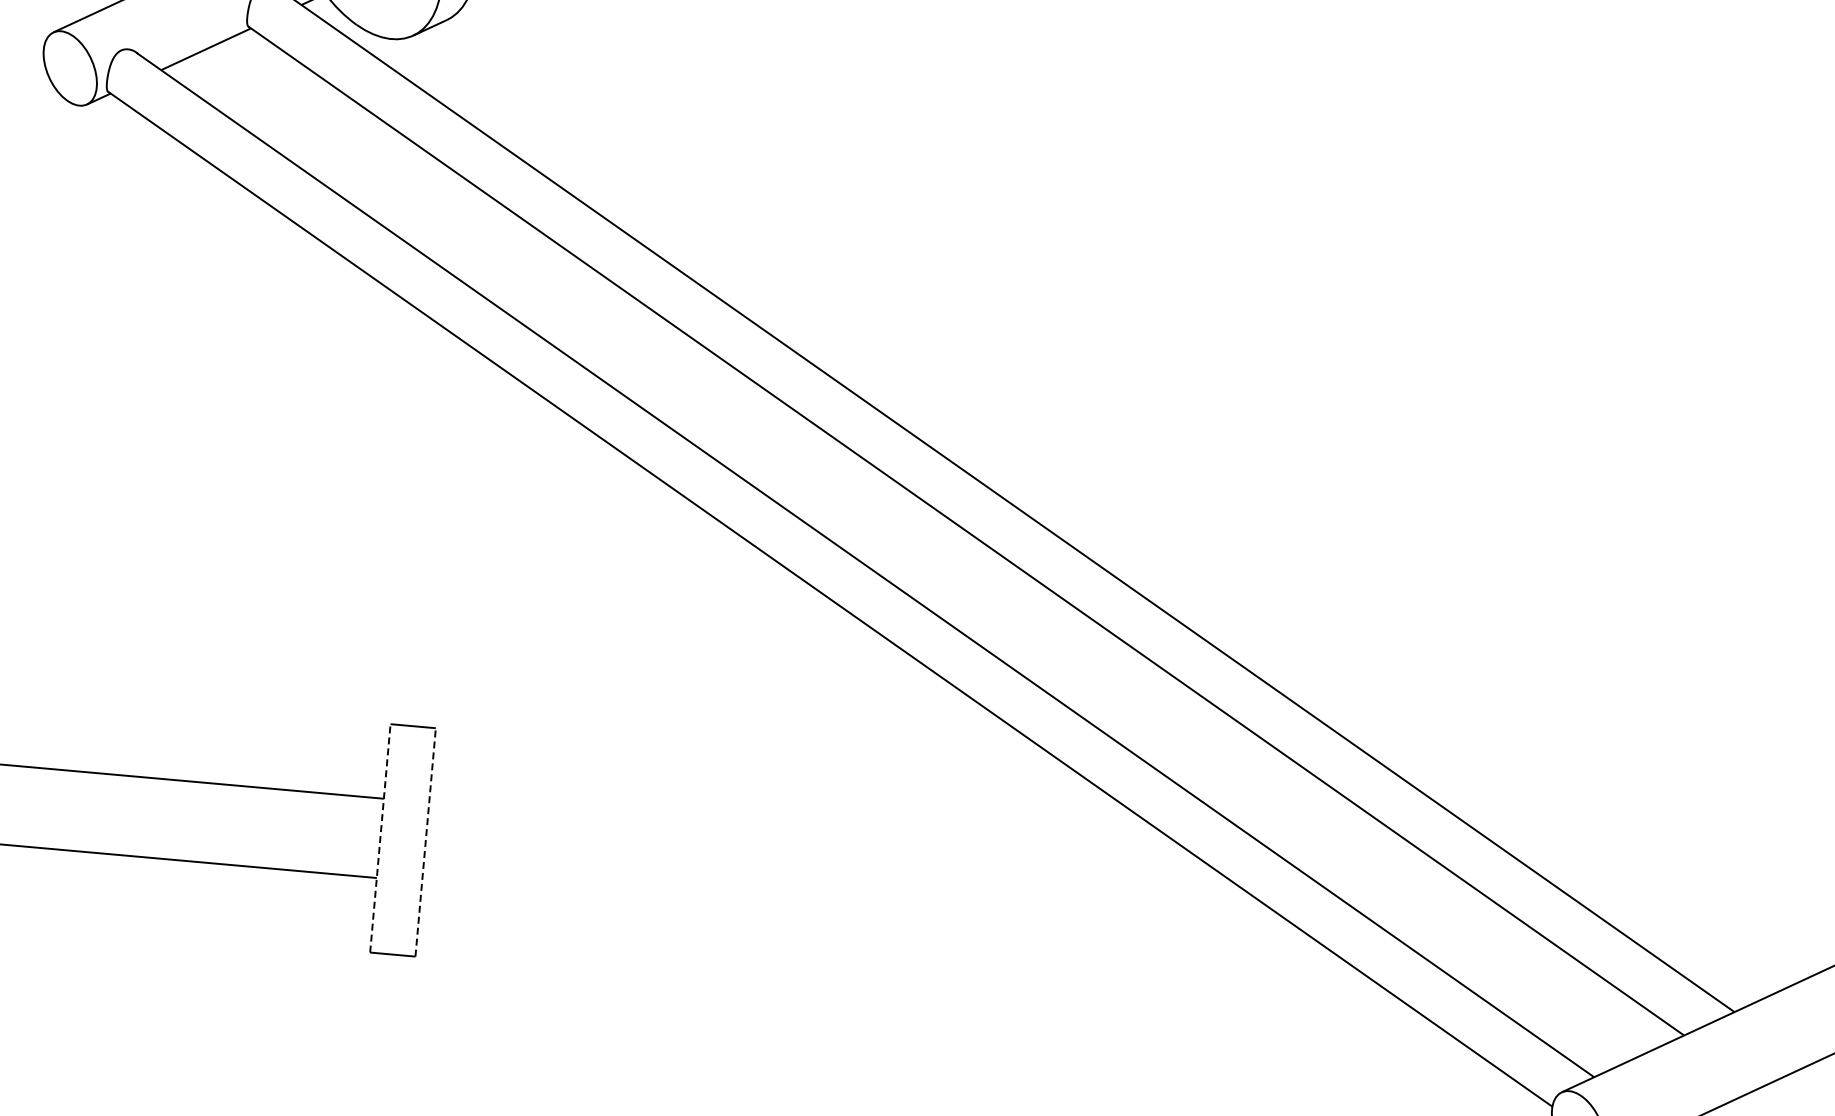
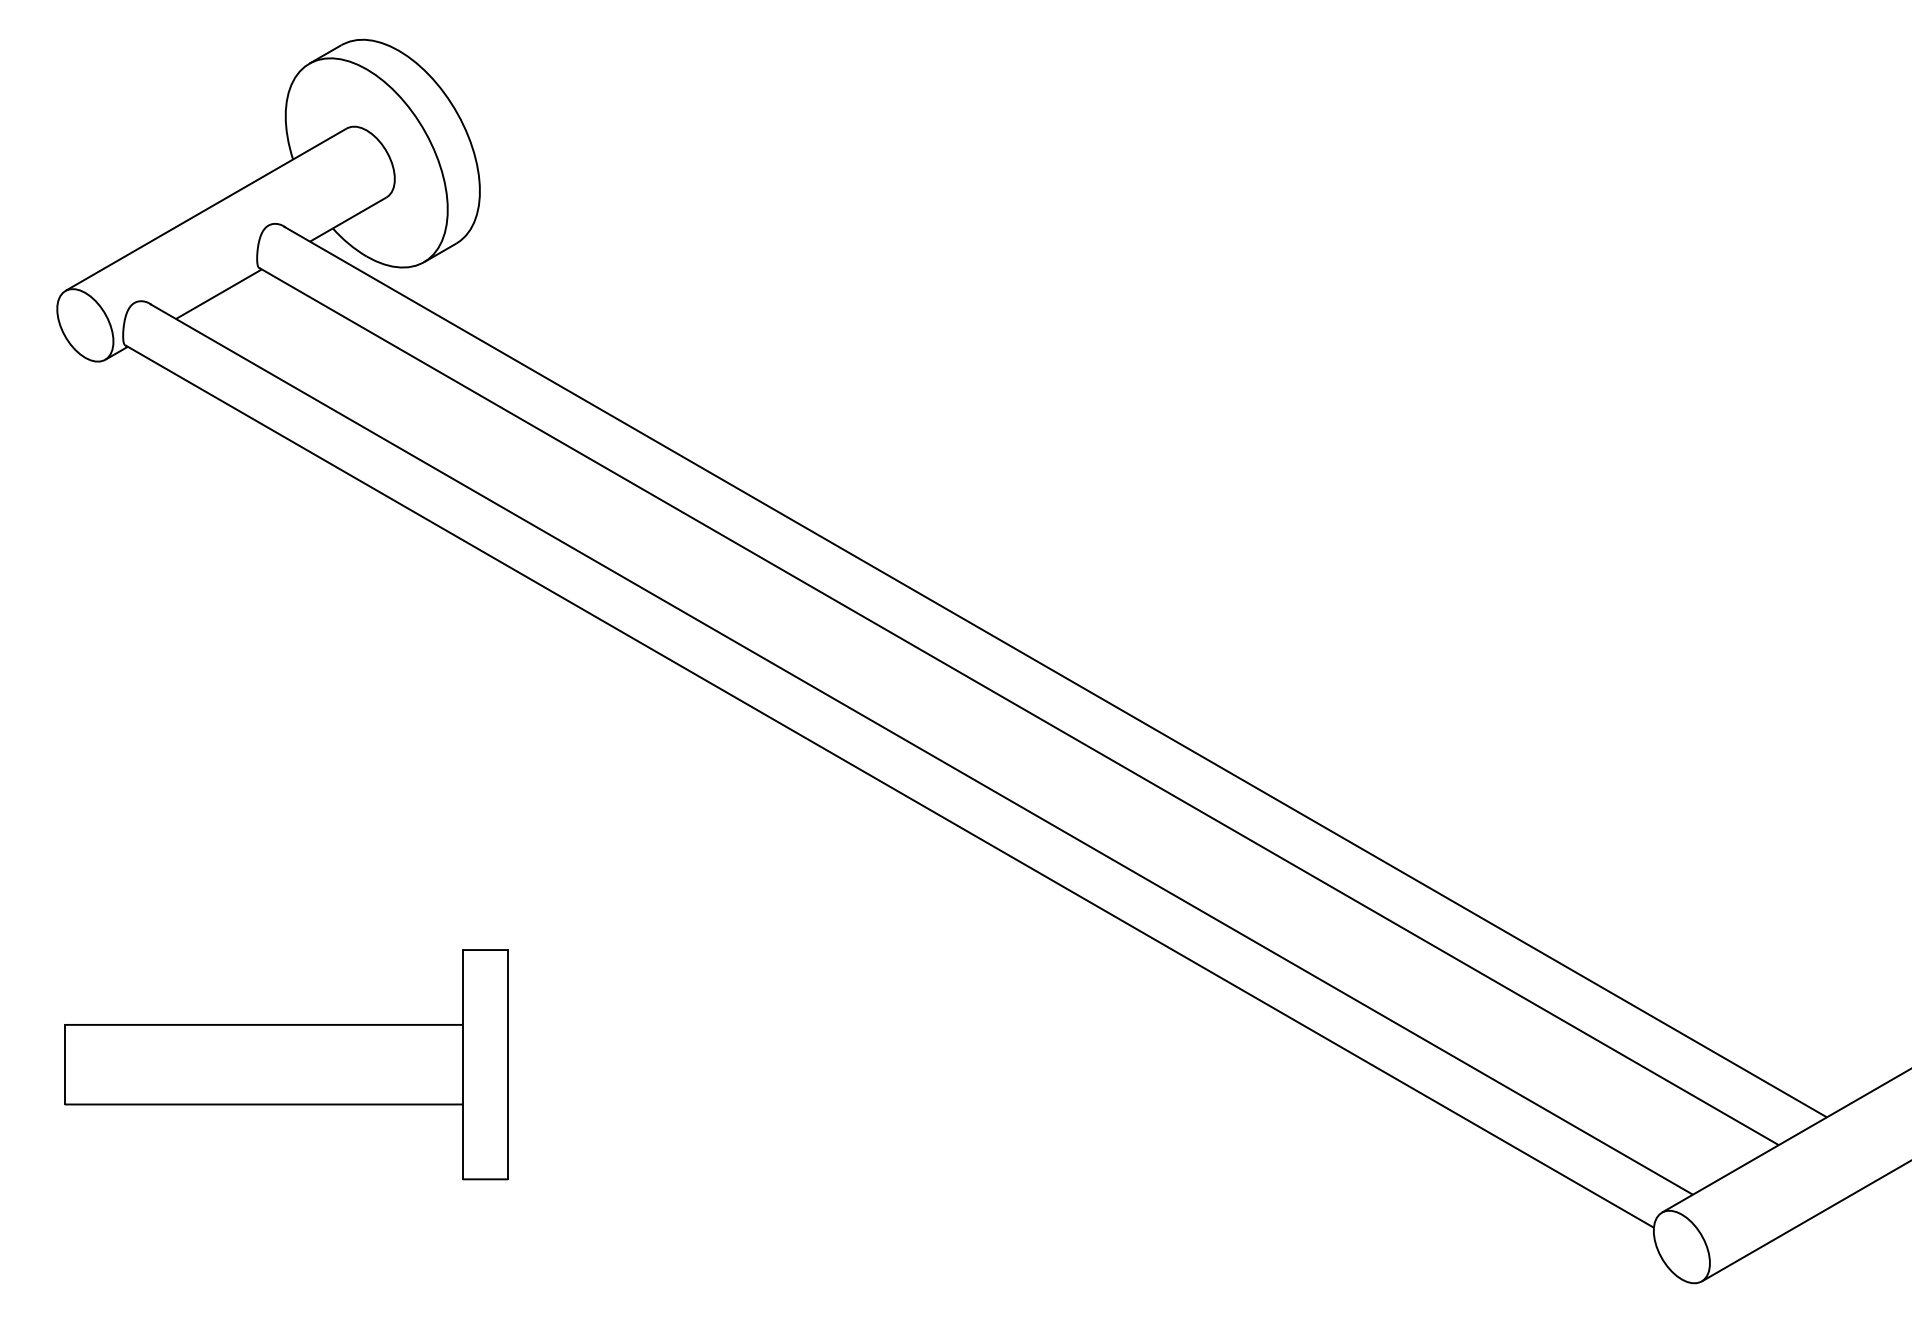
line: (380, 838) -> (462, 1064), dashed -> solid
line: (426, 842) -> (508, 1064), dashed -> solid

